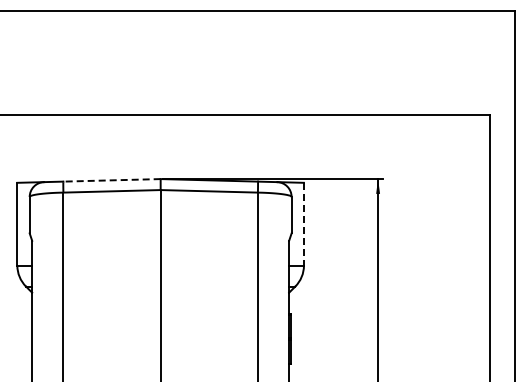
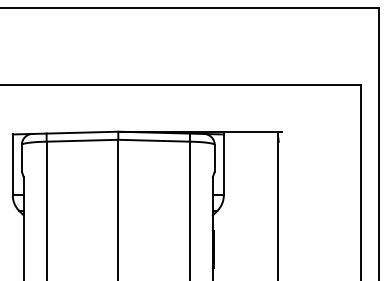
line: (112, 180) -> (82, 132), dashed -> solid
line: (303, 224) -> (223, 165), dashed -> solid

